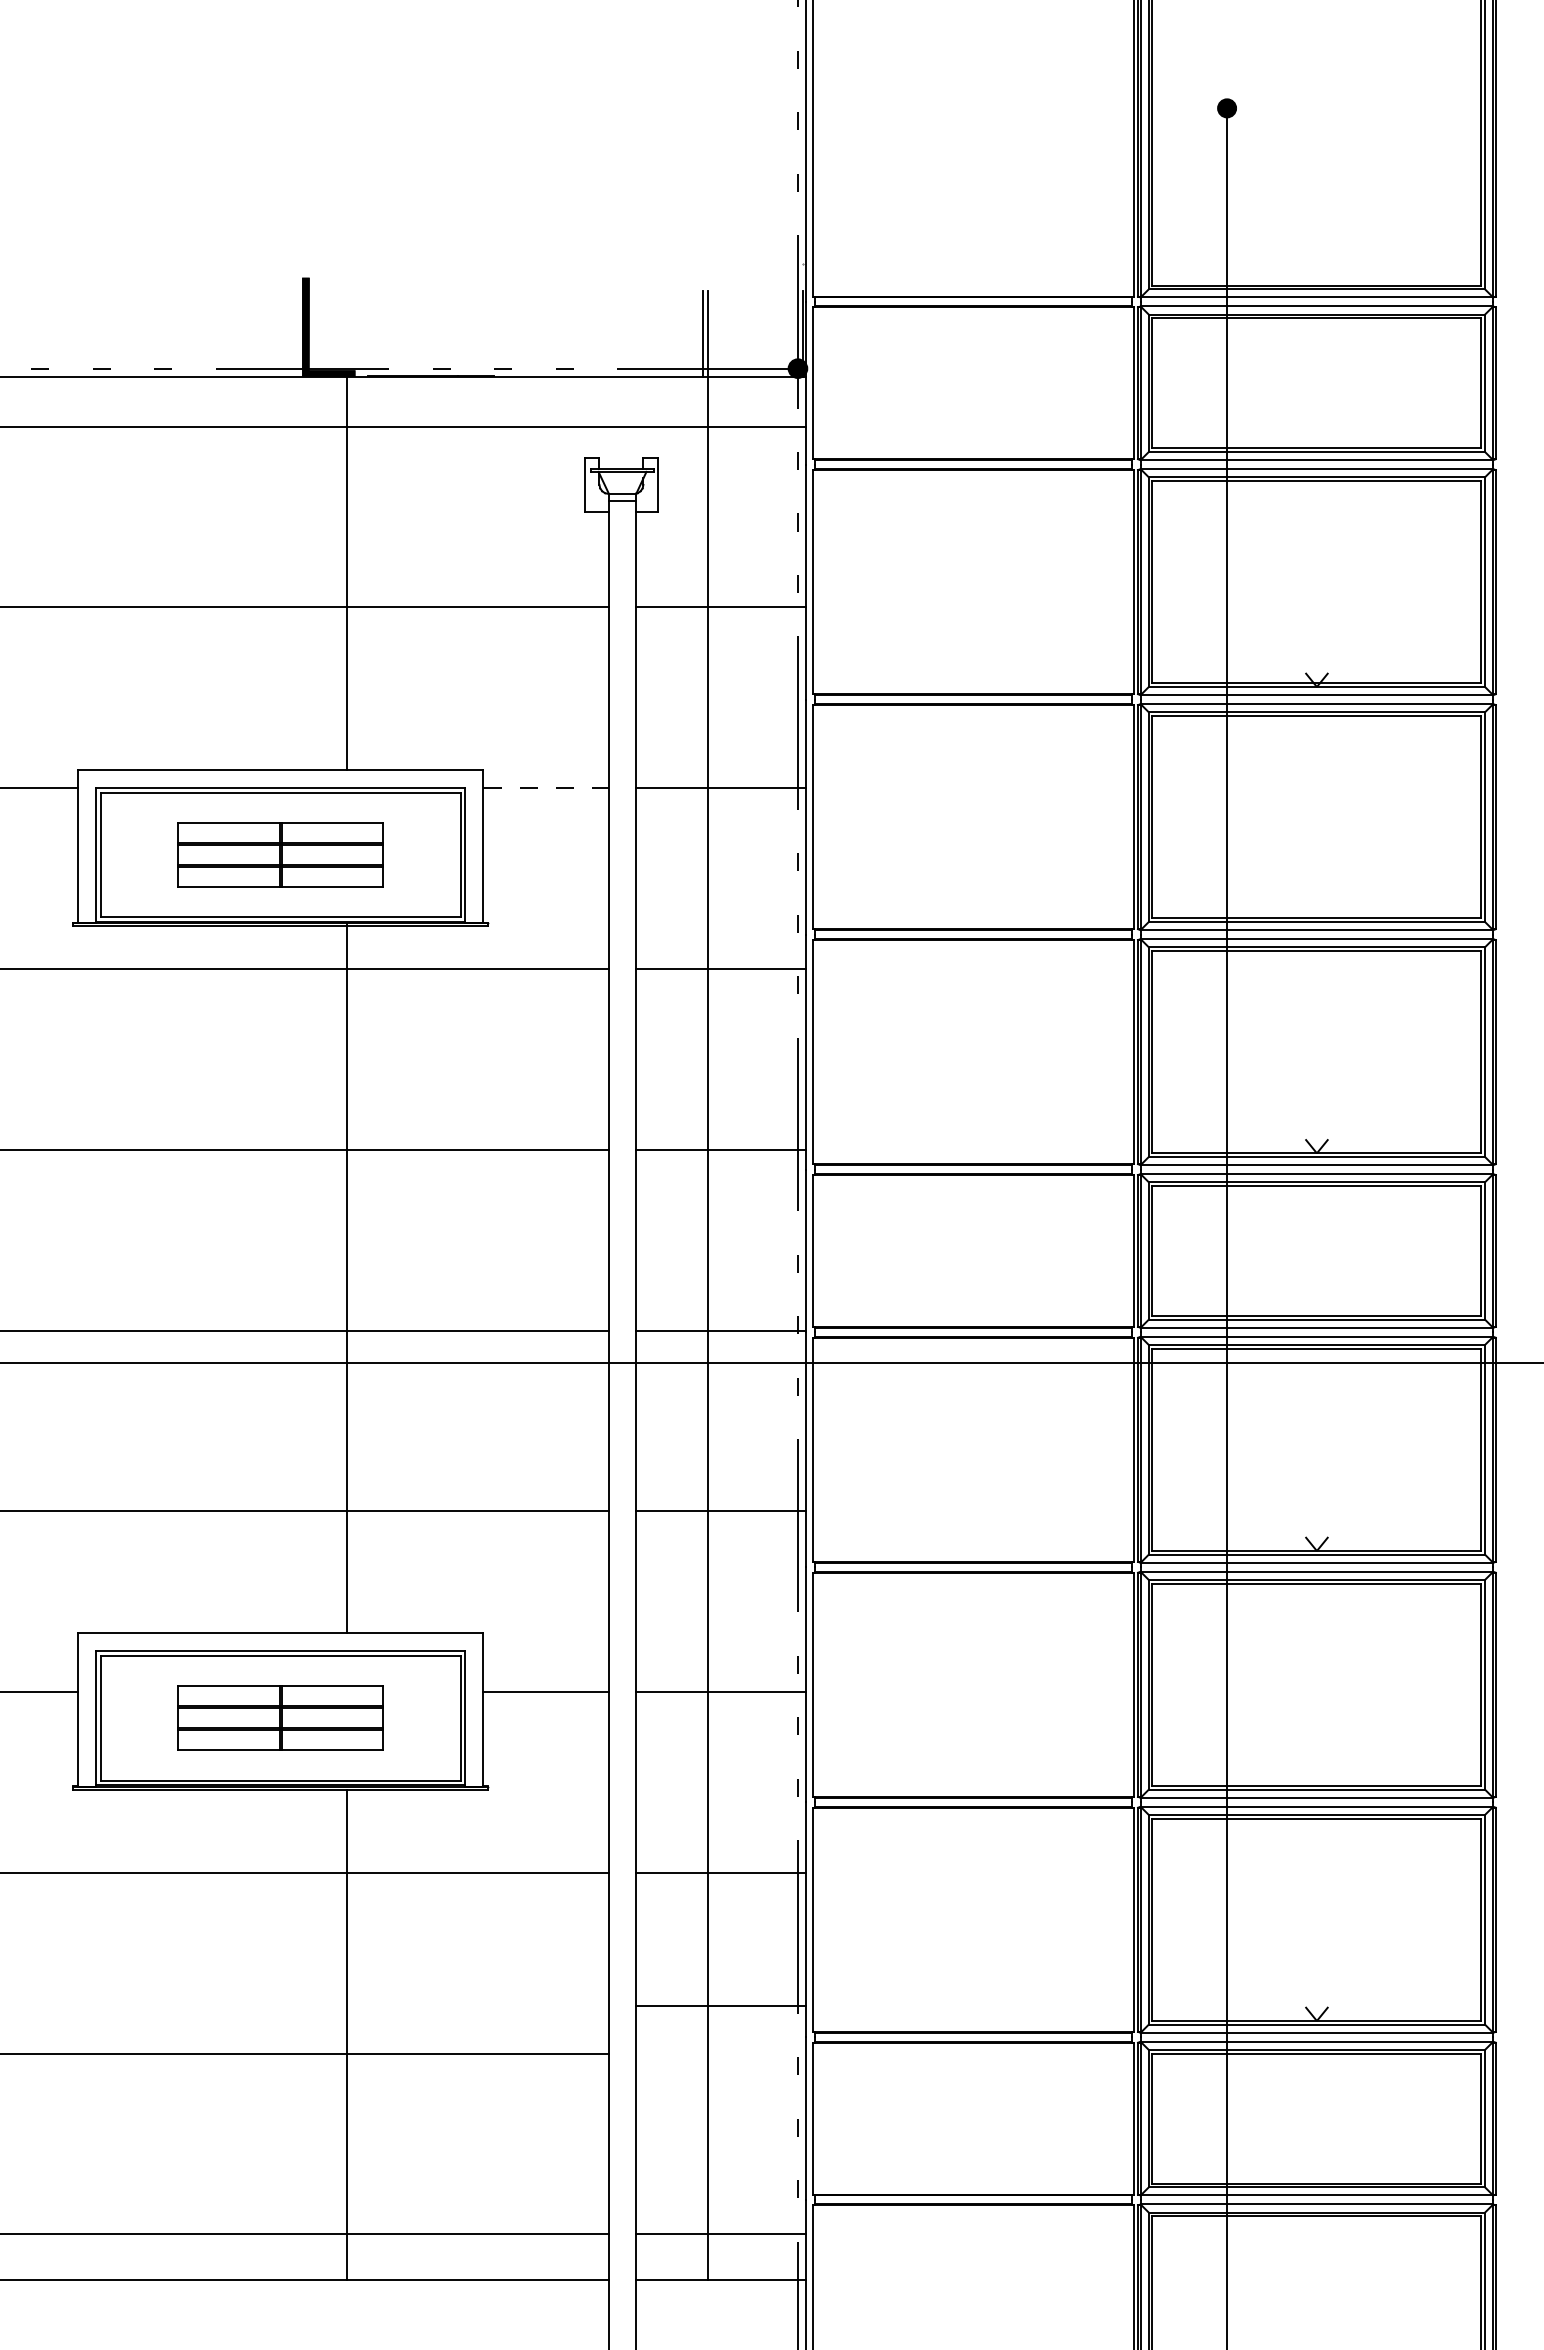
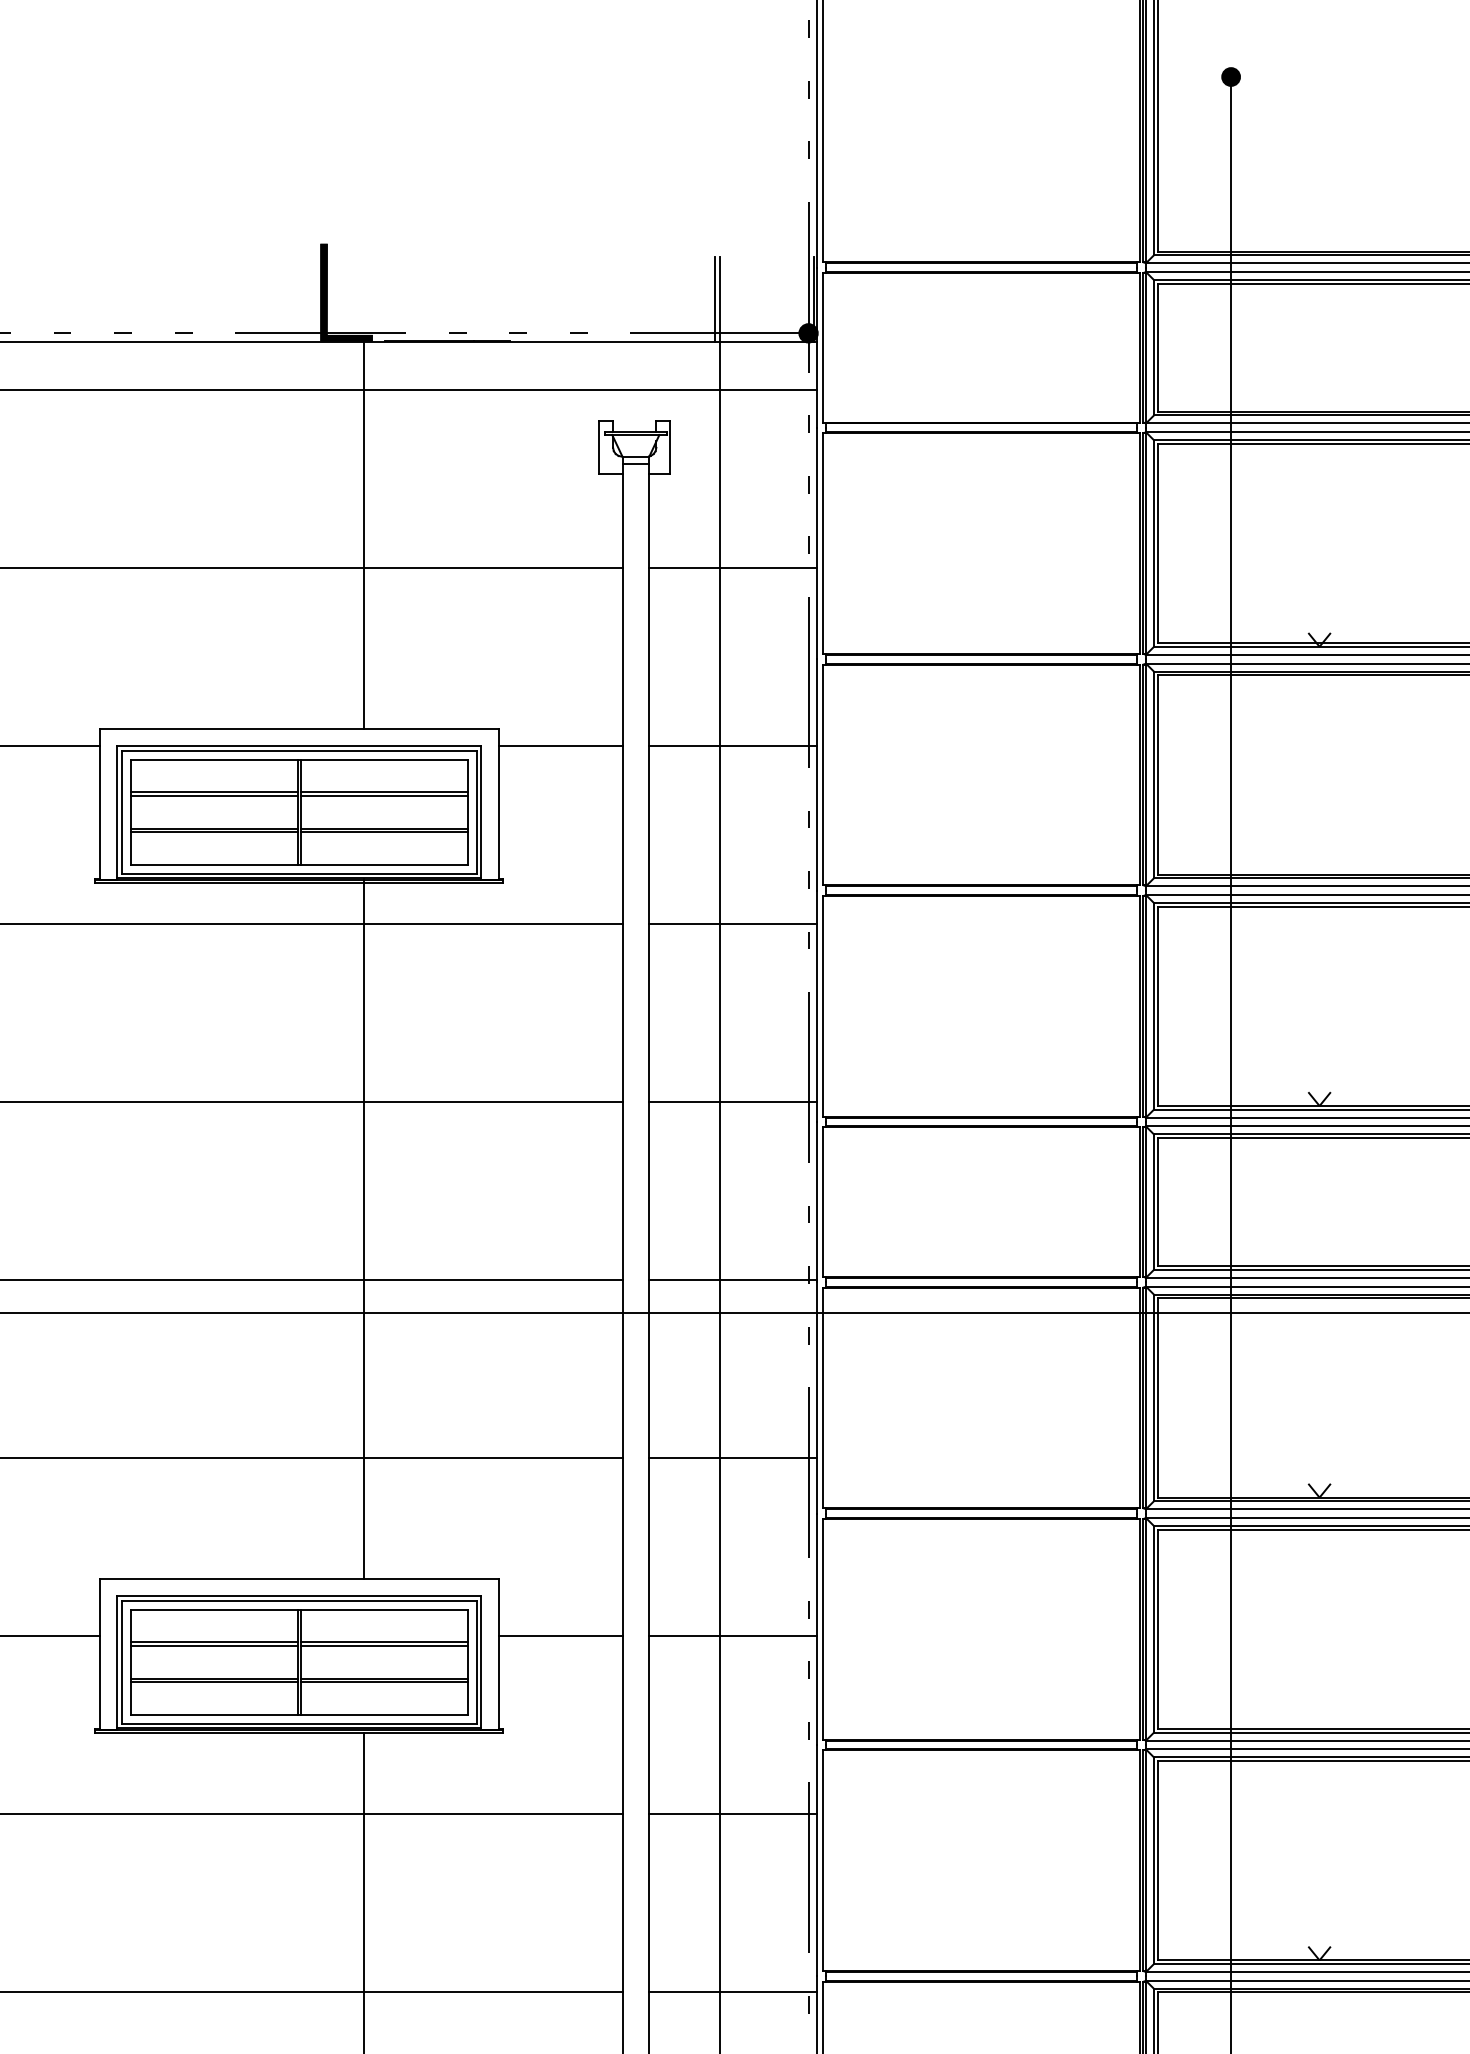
line: (546, 788) -> (560, 746), dashed -> solid
part: (280, 854) -> (299, 811), size x1.67
part: (280, 1718) -> (299, 1662), size x1.67
line: (721, 2005) -> (733, 1992), moved

